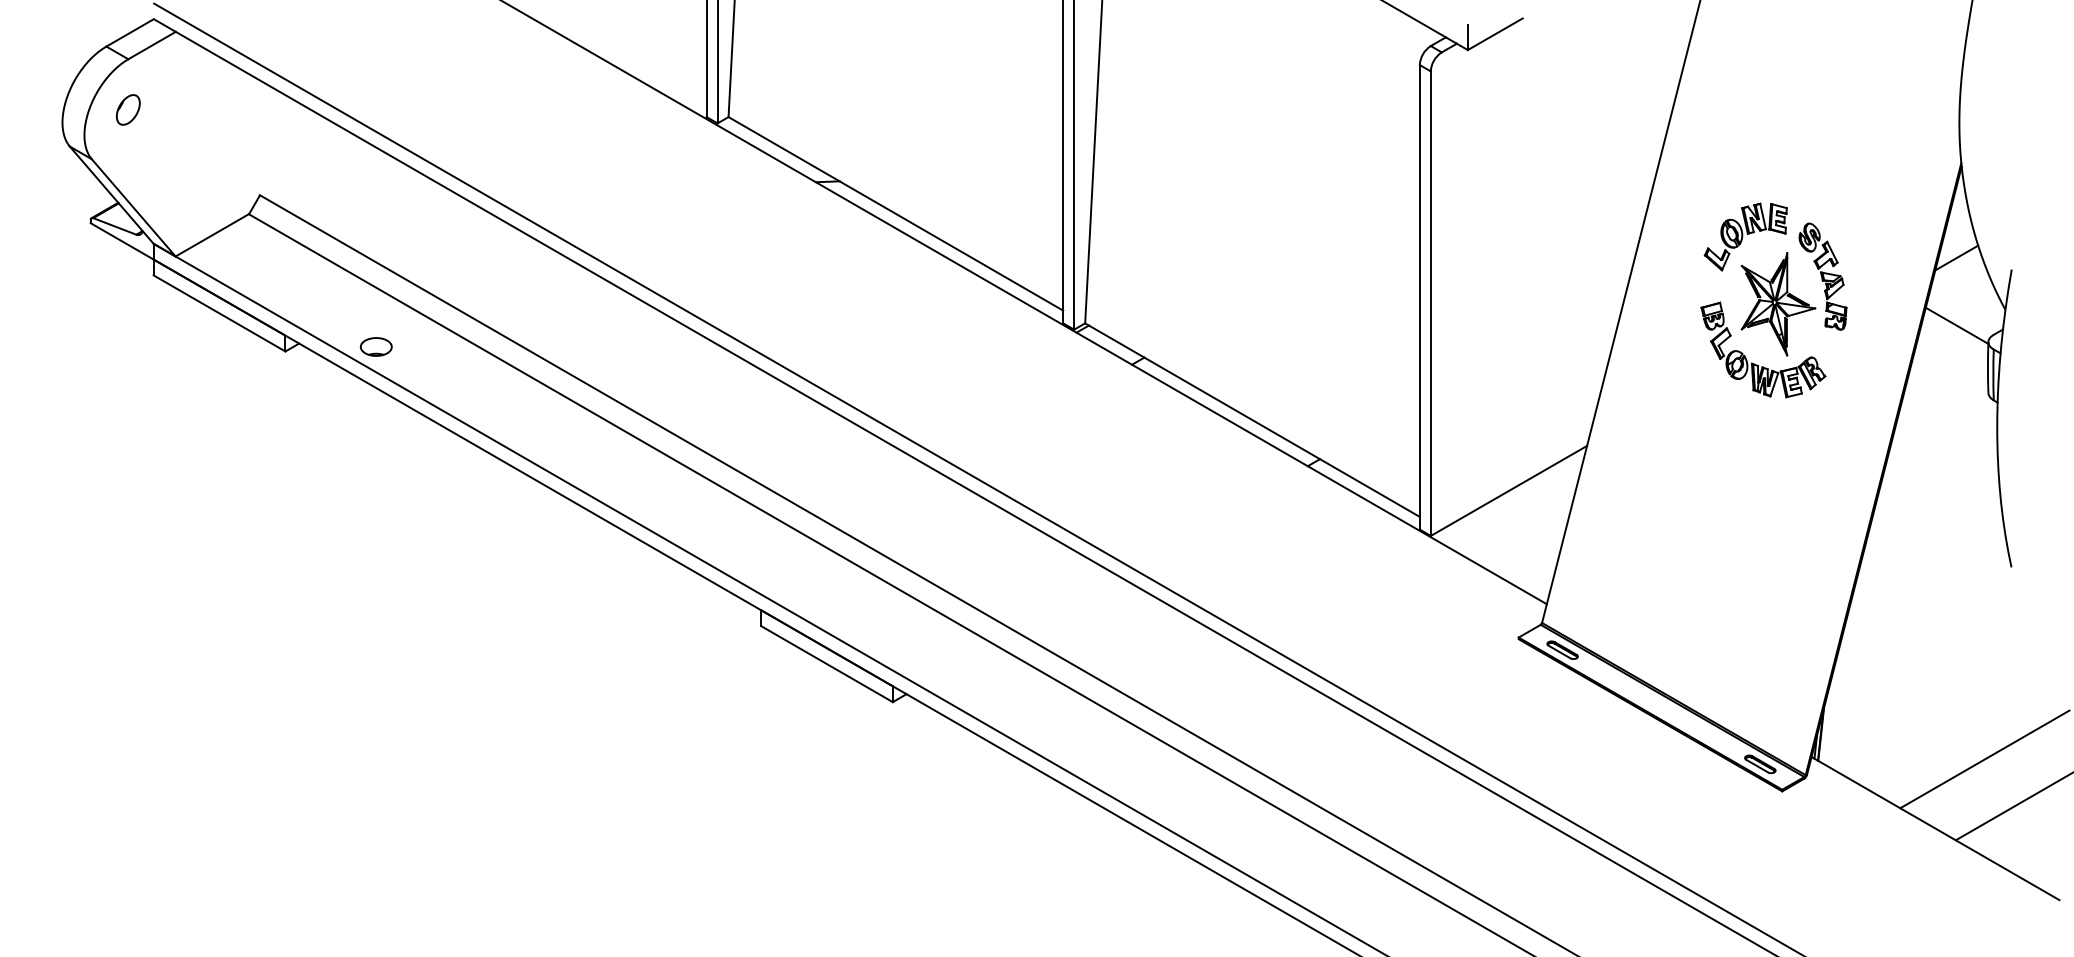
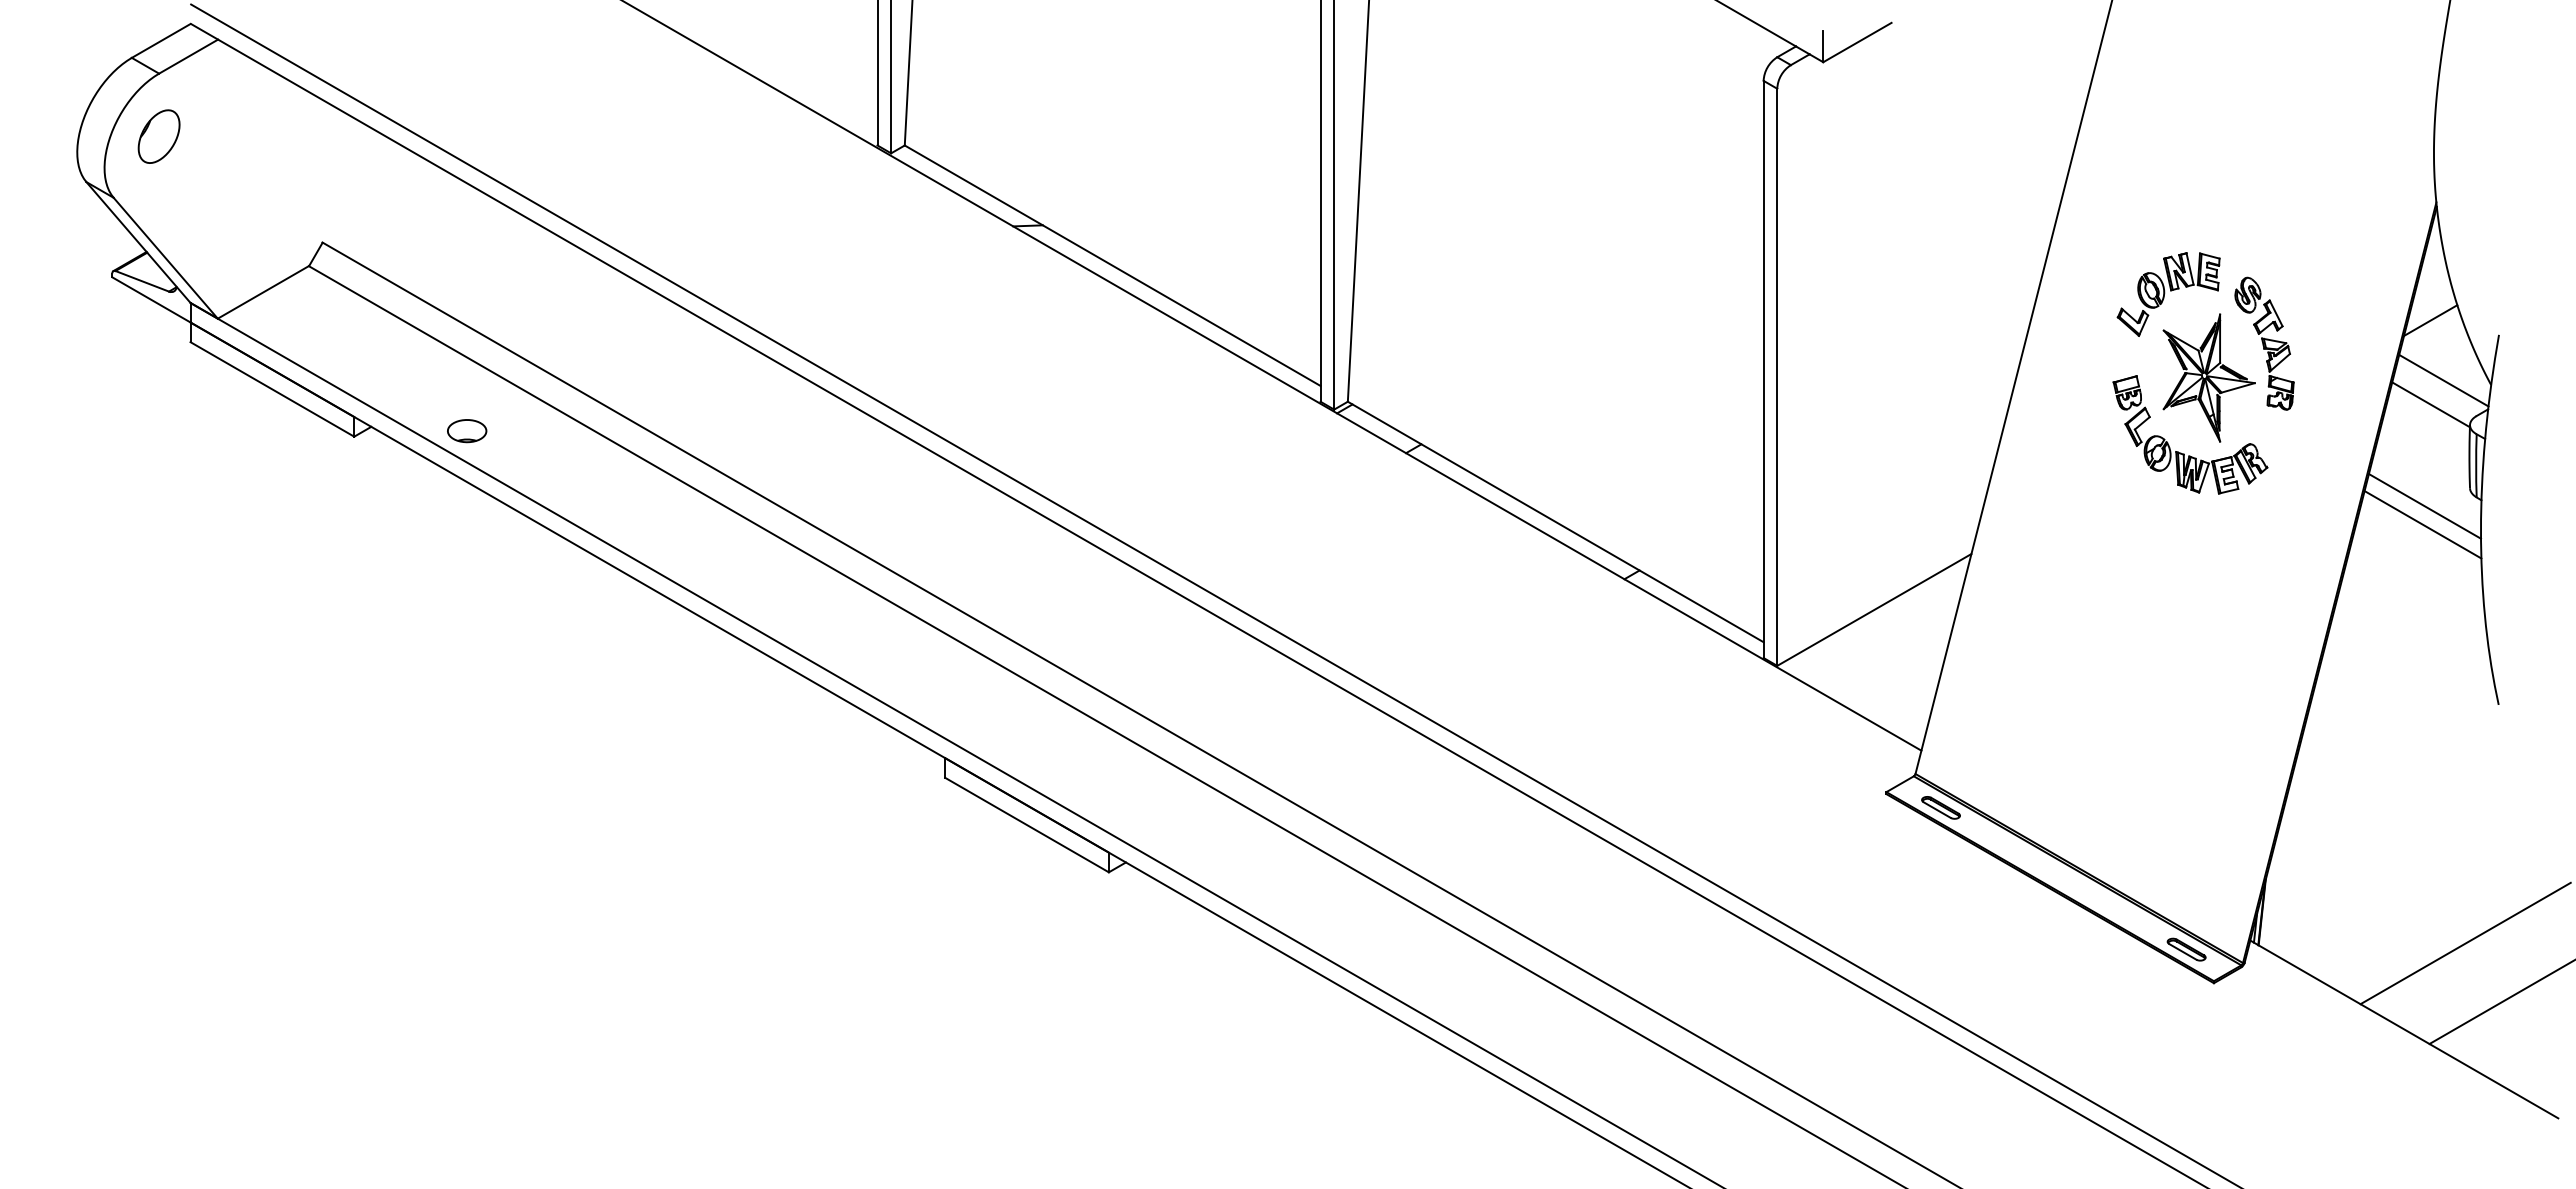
part: (127, 109) -> (158, 136), size x1.43
line: (1967, 306) -> (2443, 380), added
line: (1951, 407) -> (2424, 506), added
line: (1950, 422) -> (2422, 524), added

